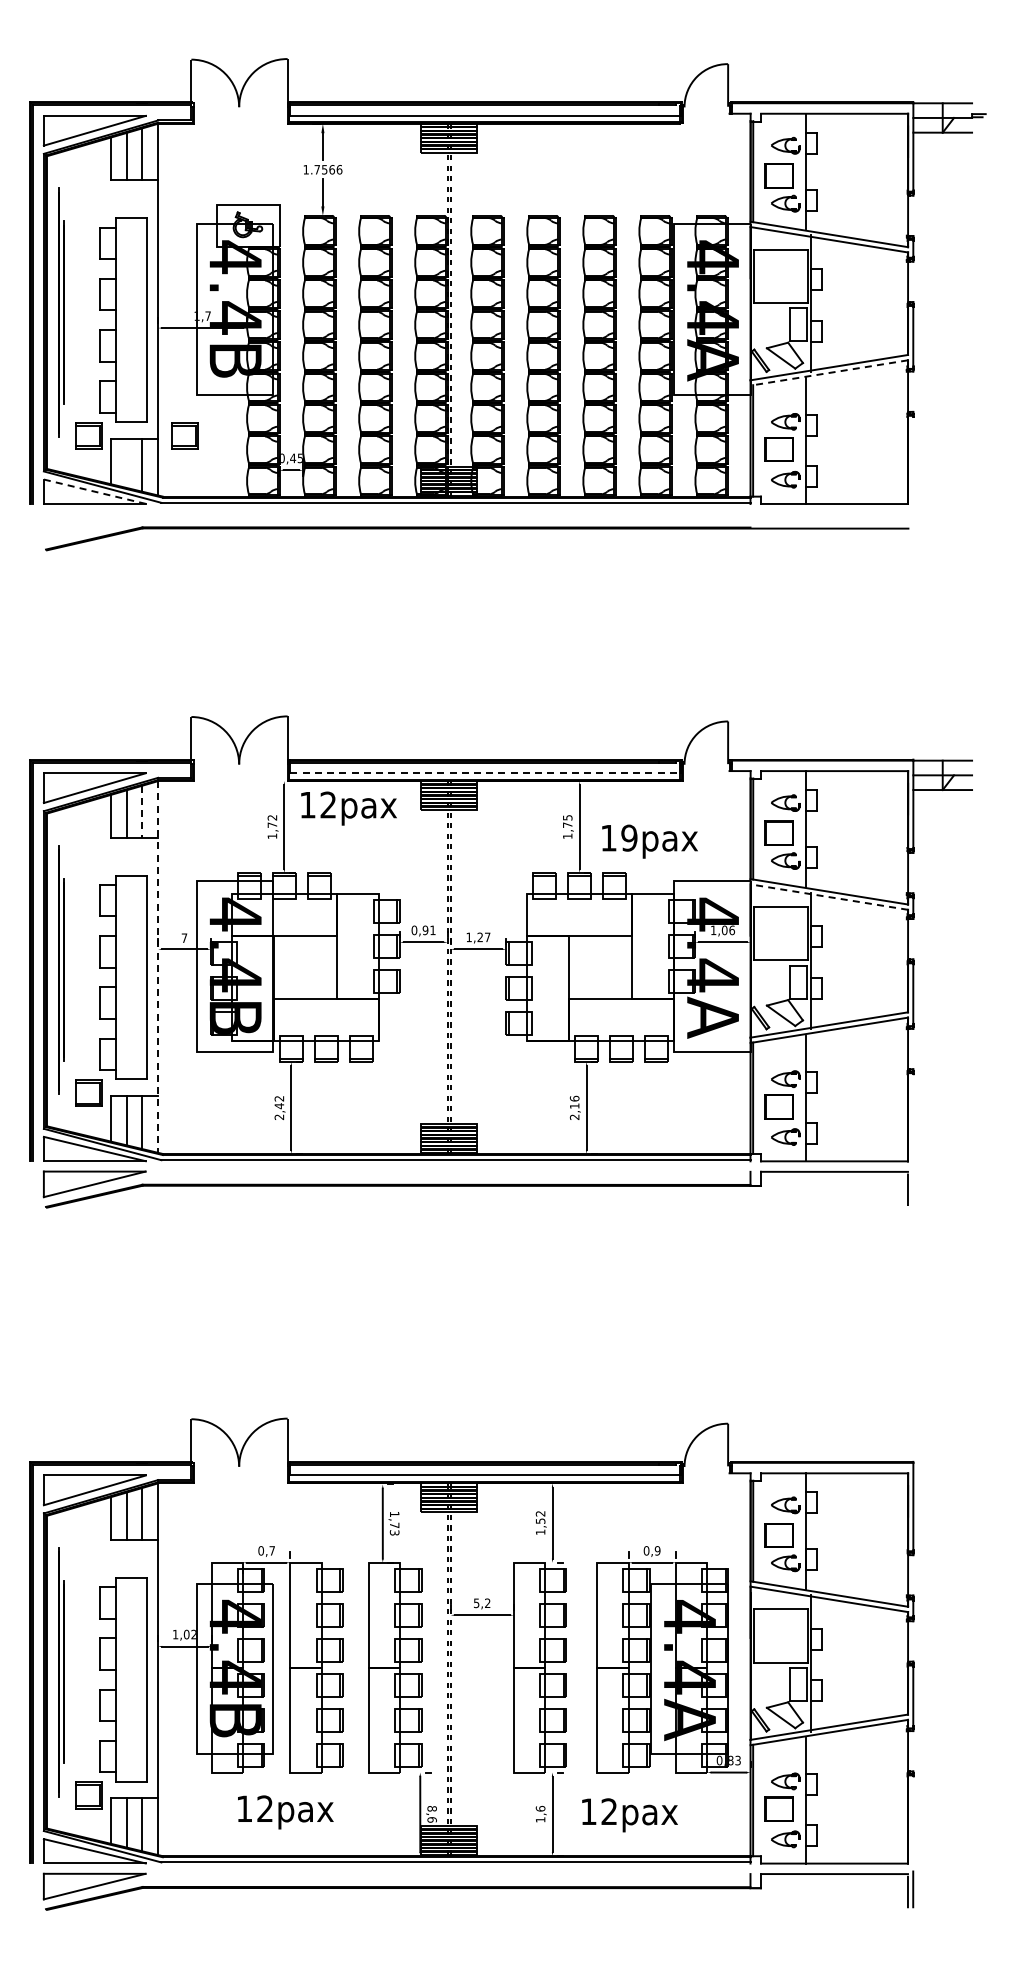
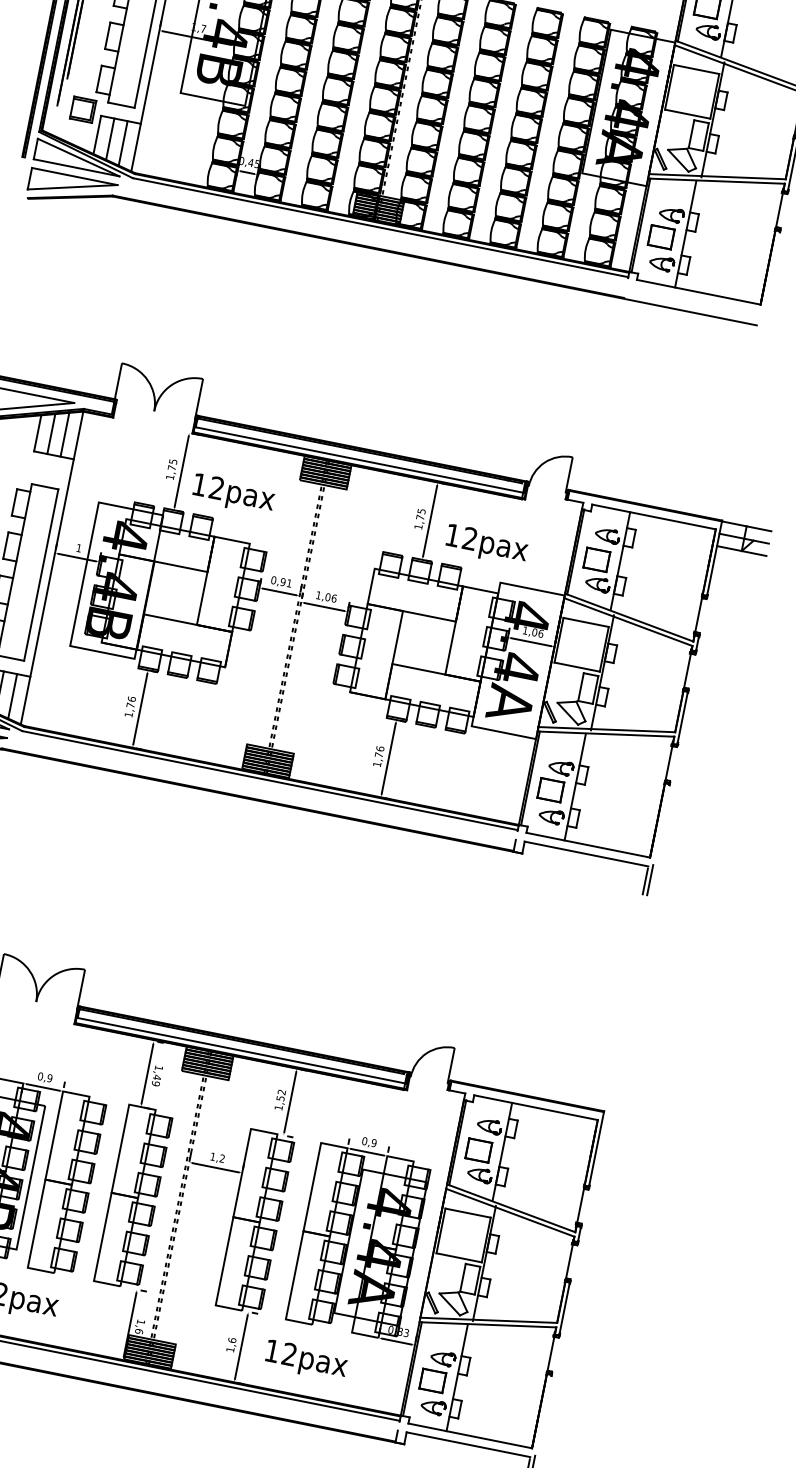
line: (829, 372) -> (716, 180), dashed -> solid
part: (184, 435) -> (163, 125), removed
line: (126, 463) -> (110, 139), added
line: (95, 491) -> (79, 157), dashed -> solid
part: (94, 526) -> (72, 186), added
line: (486, 773) -> (360, 460), dashed -> solid
text: (348, 808) -> (233, 494), moved
line: (142, 812) -> (64, 435), dashed -> solid
text: (272, 817) -> (173, 461), 1,72 -> 1,75
text: (629, 837) -> (470, 538), 19pax -> 12pax
line: (829, 897) -> (628, 622), dashed -> solid
text: (184, 937) -> (79, 547), 7 -> 1
text: (483, 937) -> (330, 597), 1,27 -> 1,06
line: (158, 966) -> (52, 567), dashed -> solid
text: (279, 1107) -> (130, 706), 2,42 -> 1,76
text: (574, 1111) -> (377, 759), 2,16 -> 1,76
line: (913, 1187) -> (650, 880), added
text: (394, 1528) -> (156, 1080), 1,73 -> 1,49
text: (272, 1550) -> (50, 1078), 0,7 -> 0,9
text: (476, 1603) -> (212, 1156), 5,2 -> 1,2
text: (431, 1808) -> (140, 1321), 8,6 -> 1,6

